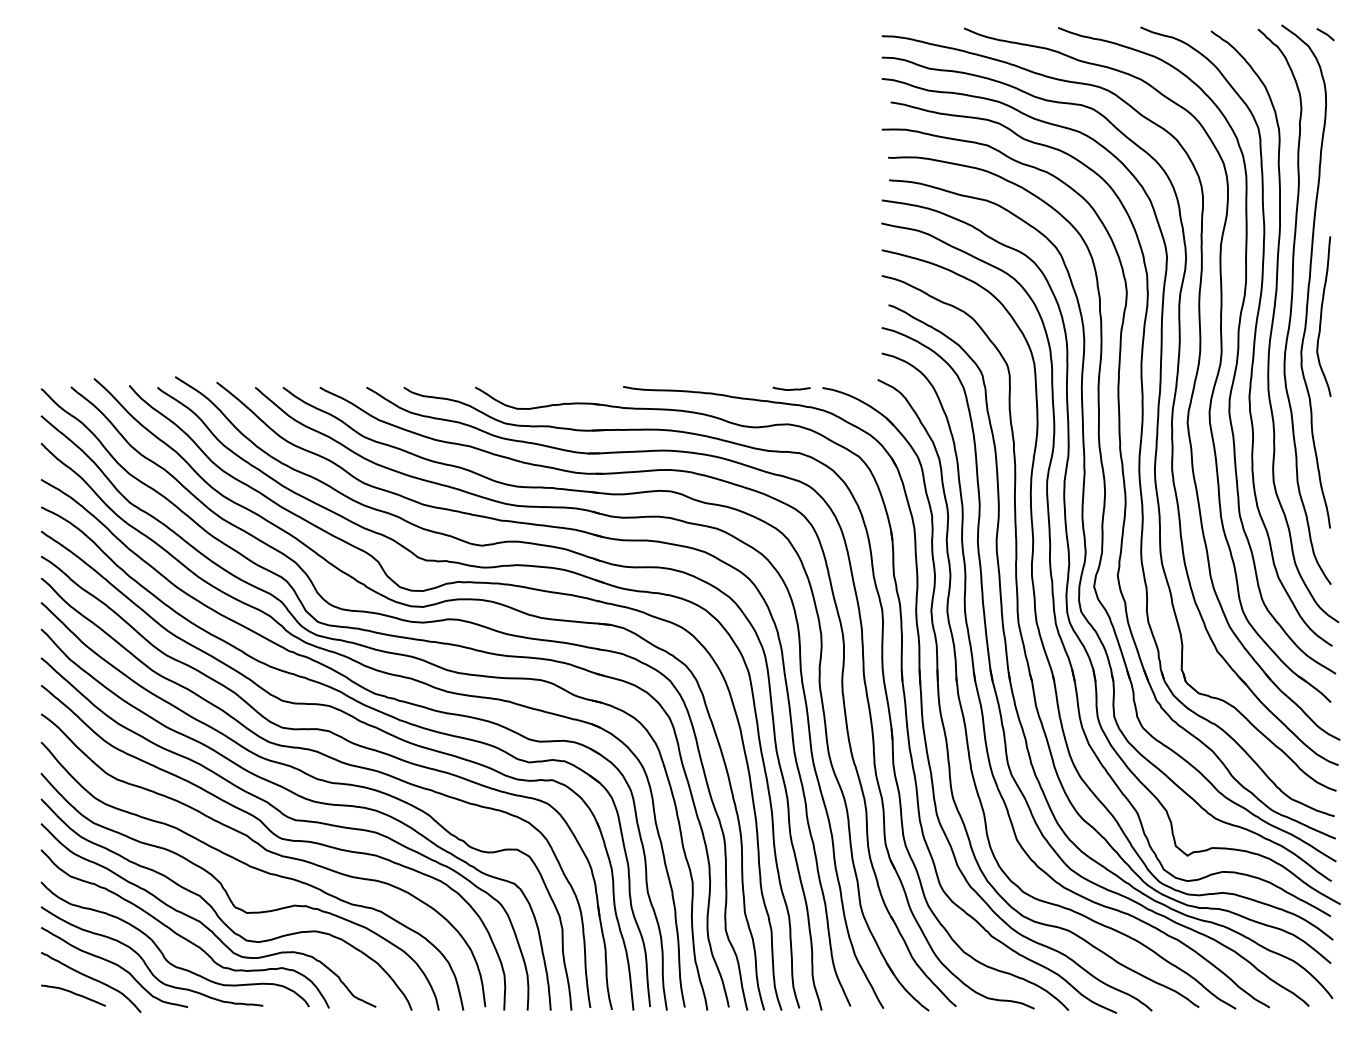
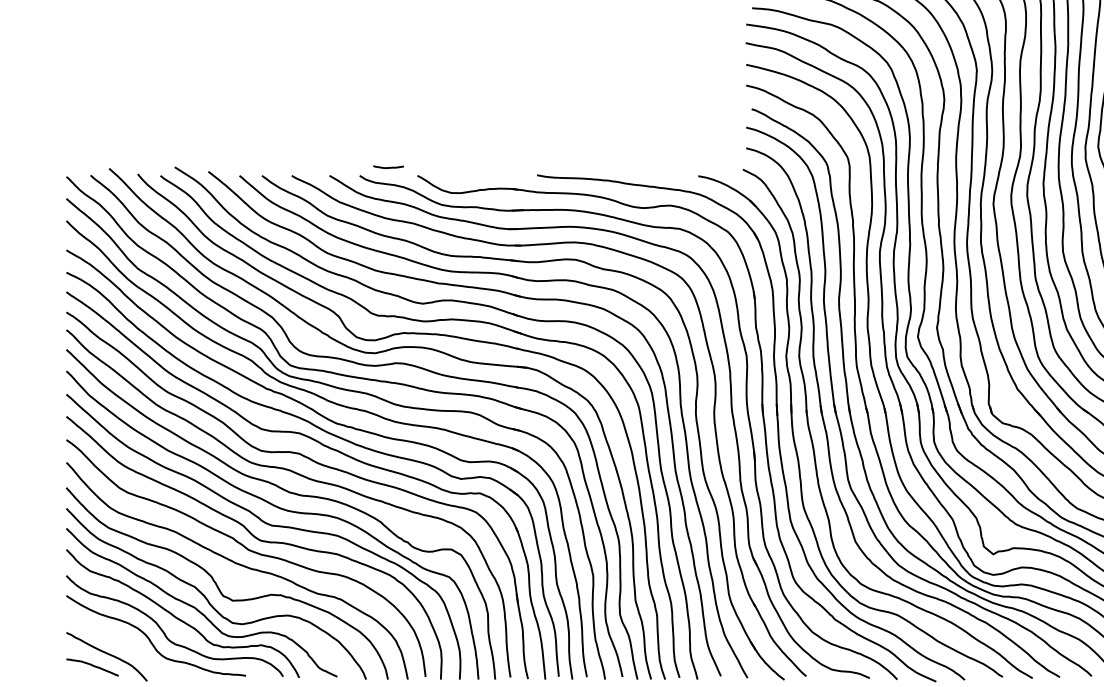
curve: (791, 388) -> (388, 166), moved
curve: (115, 965) -> (126, 643), removed

